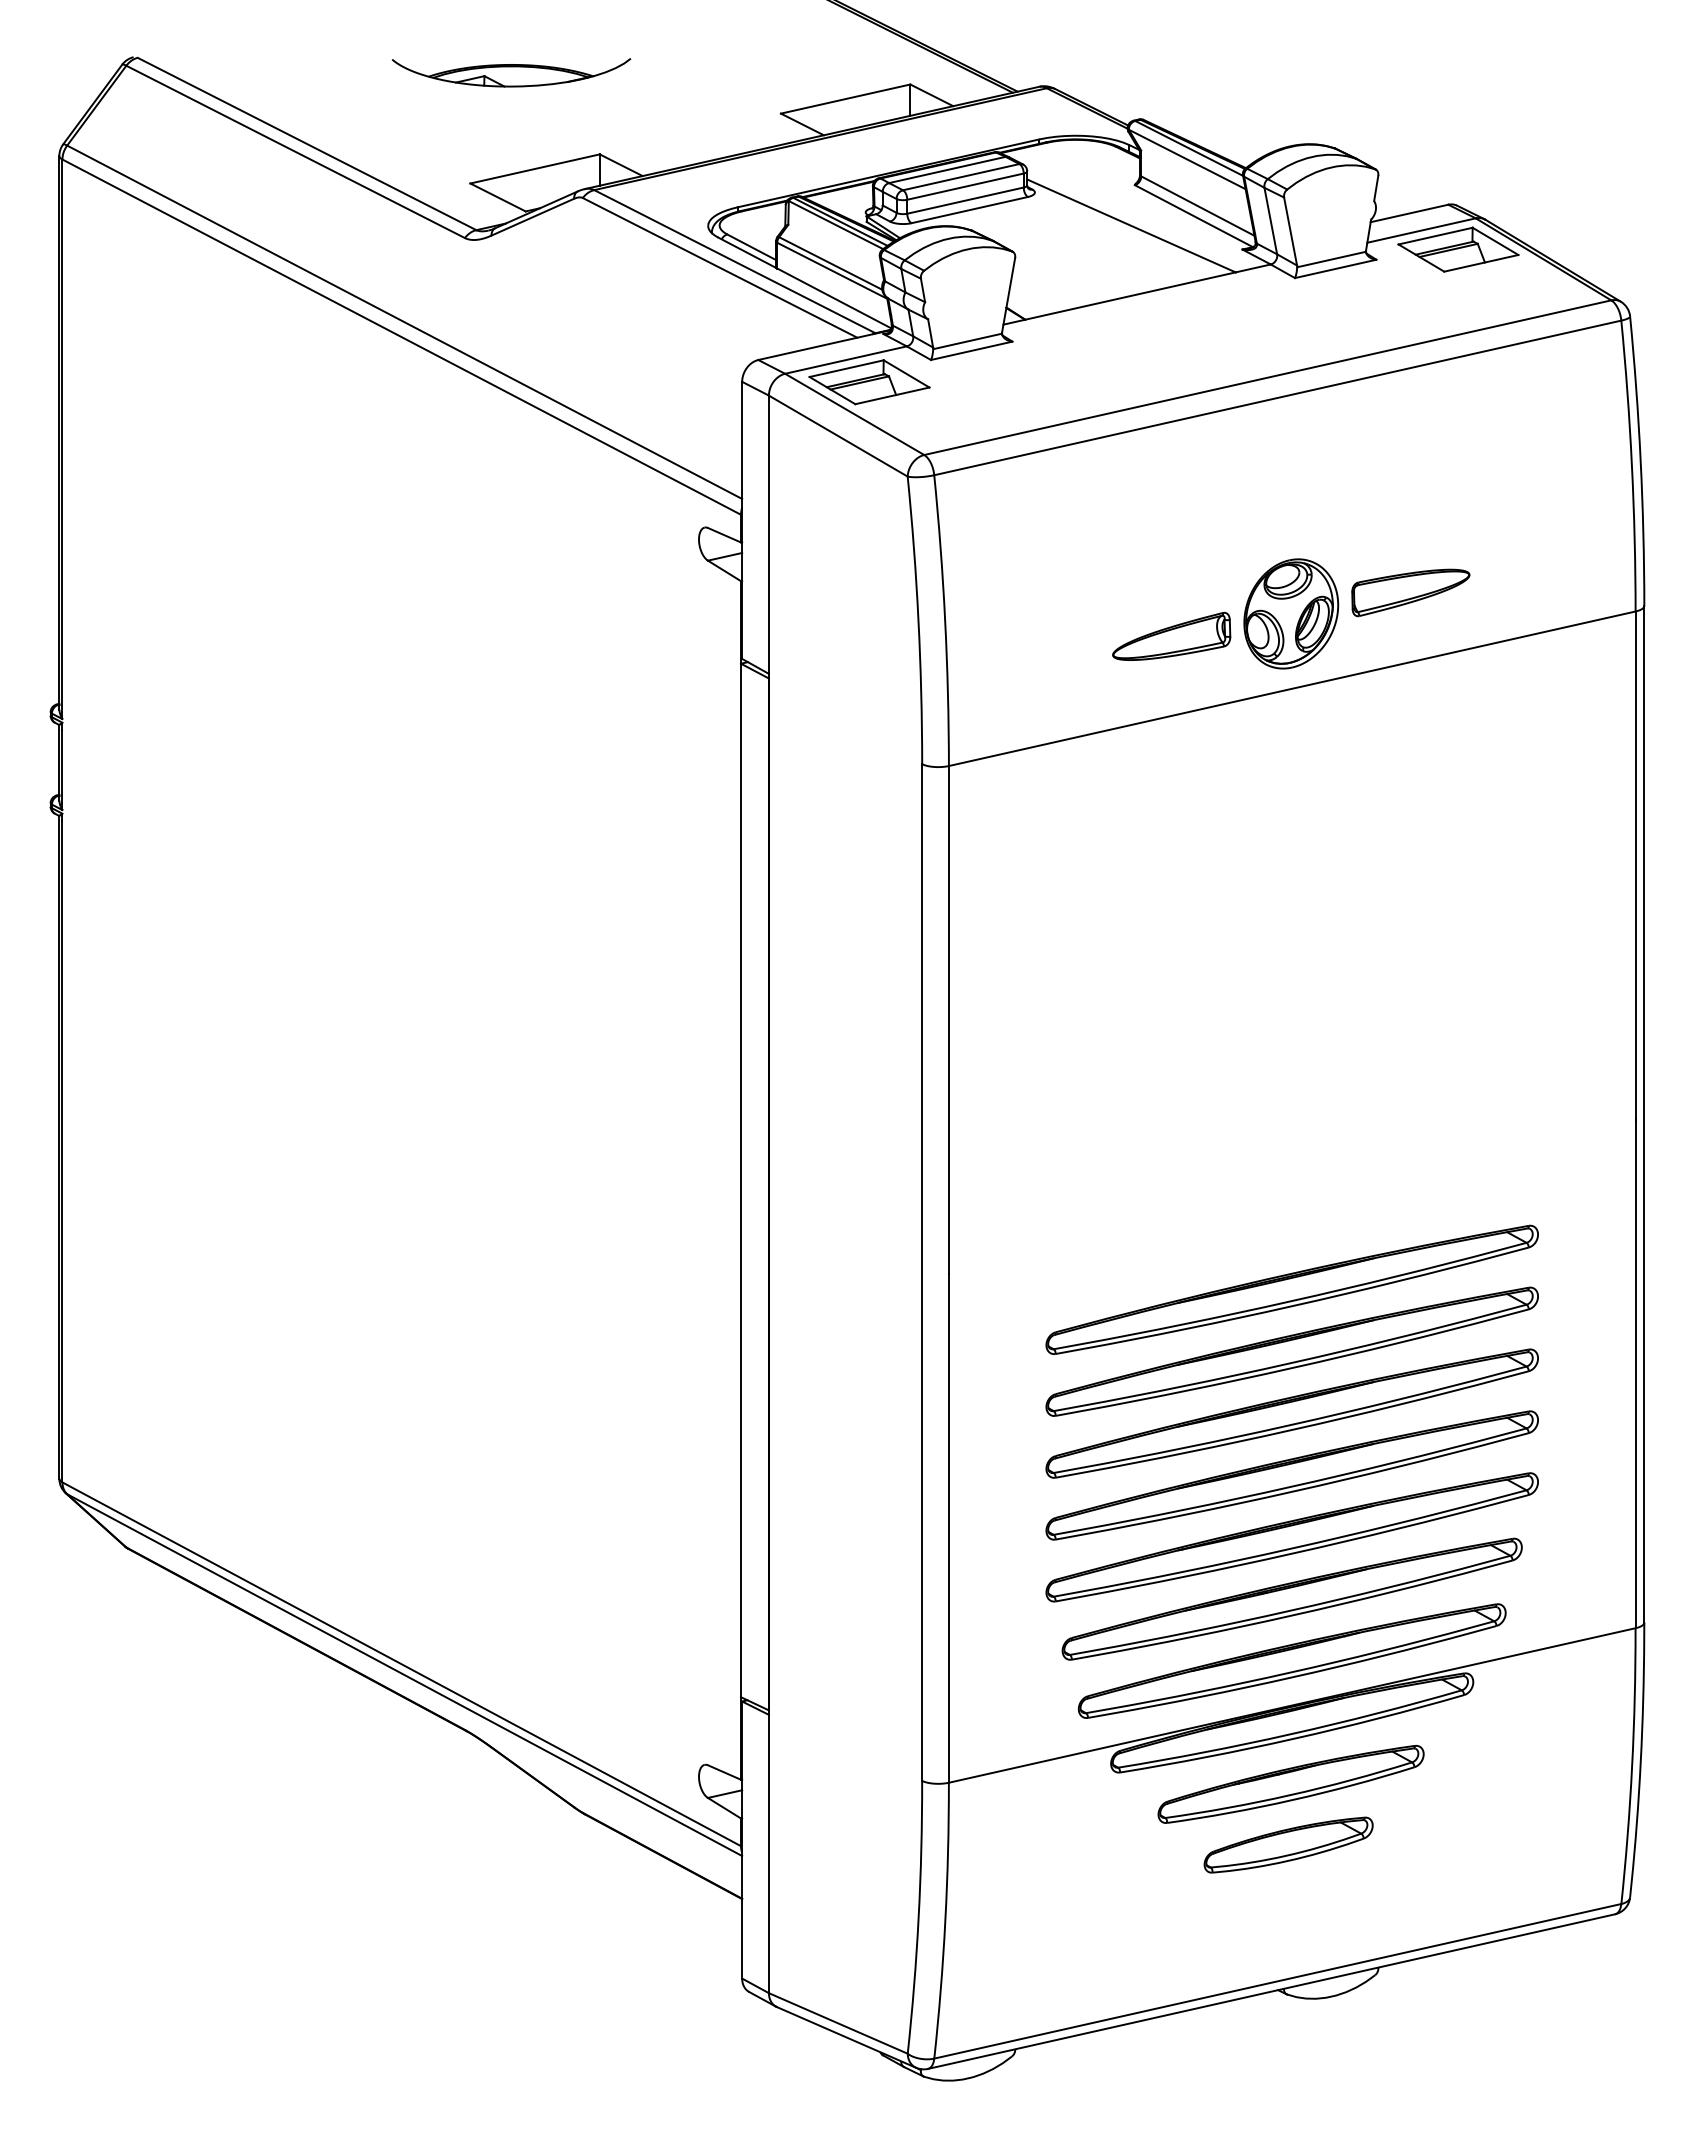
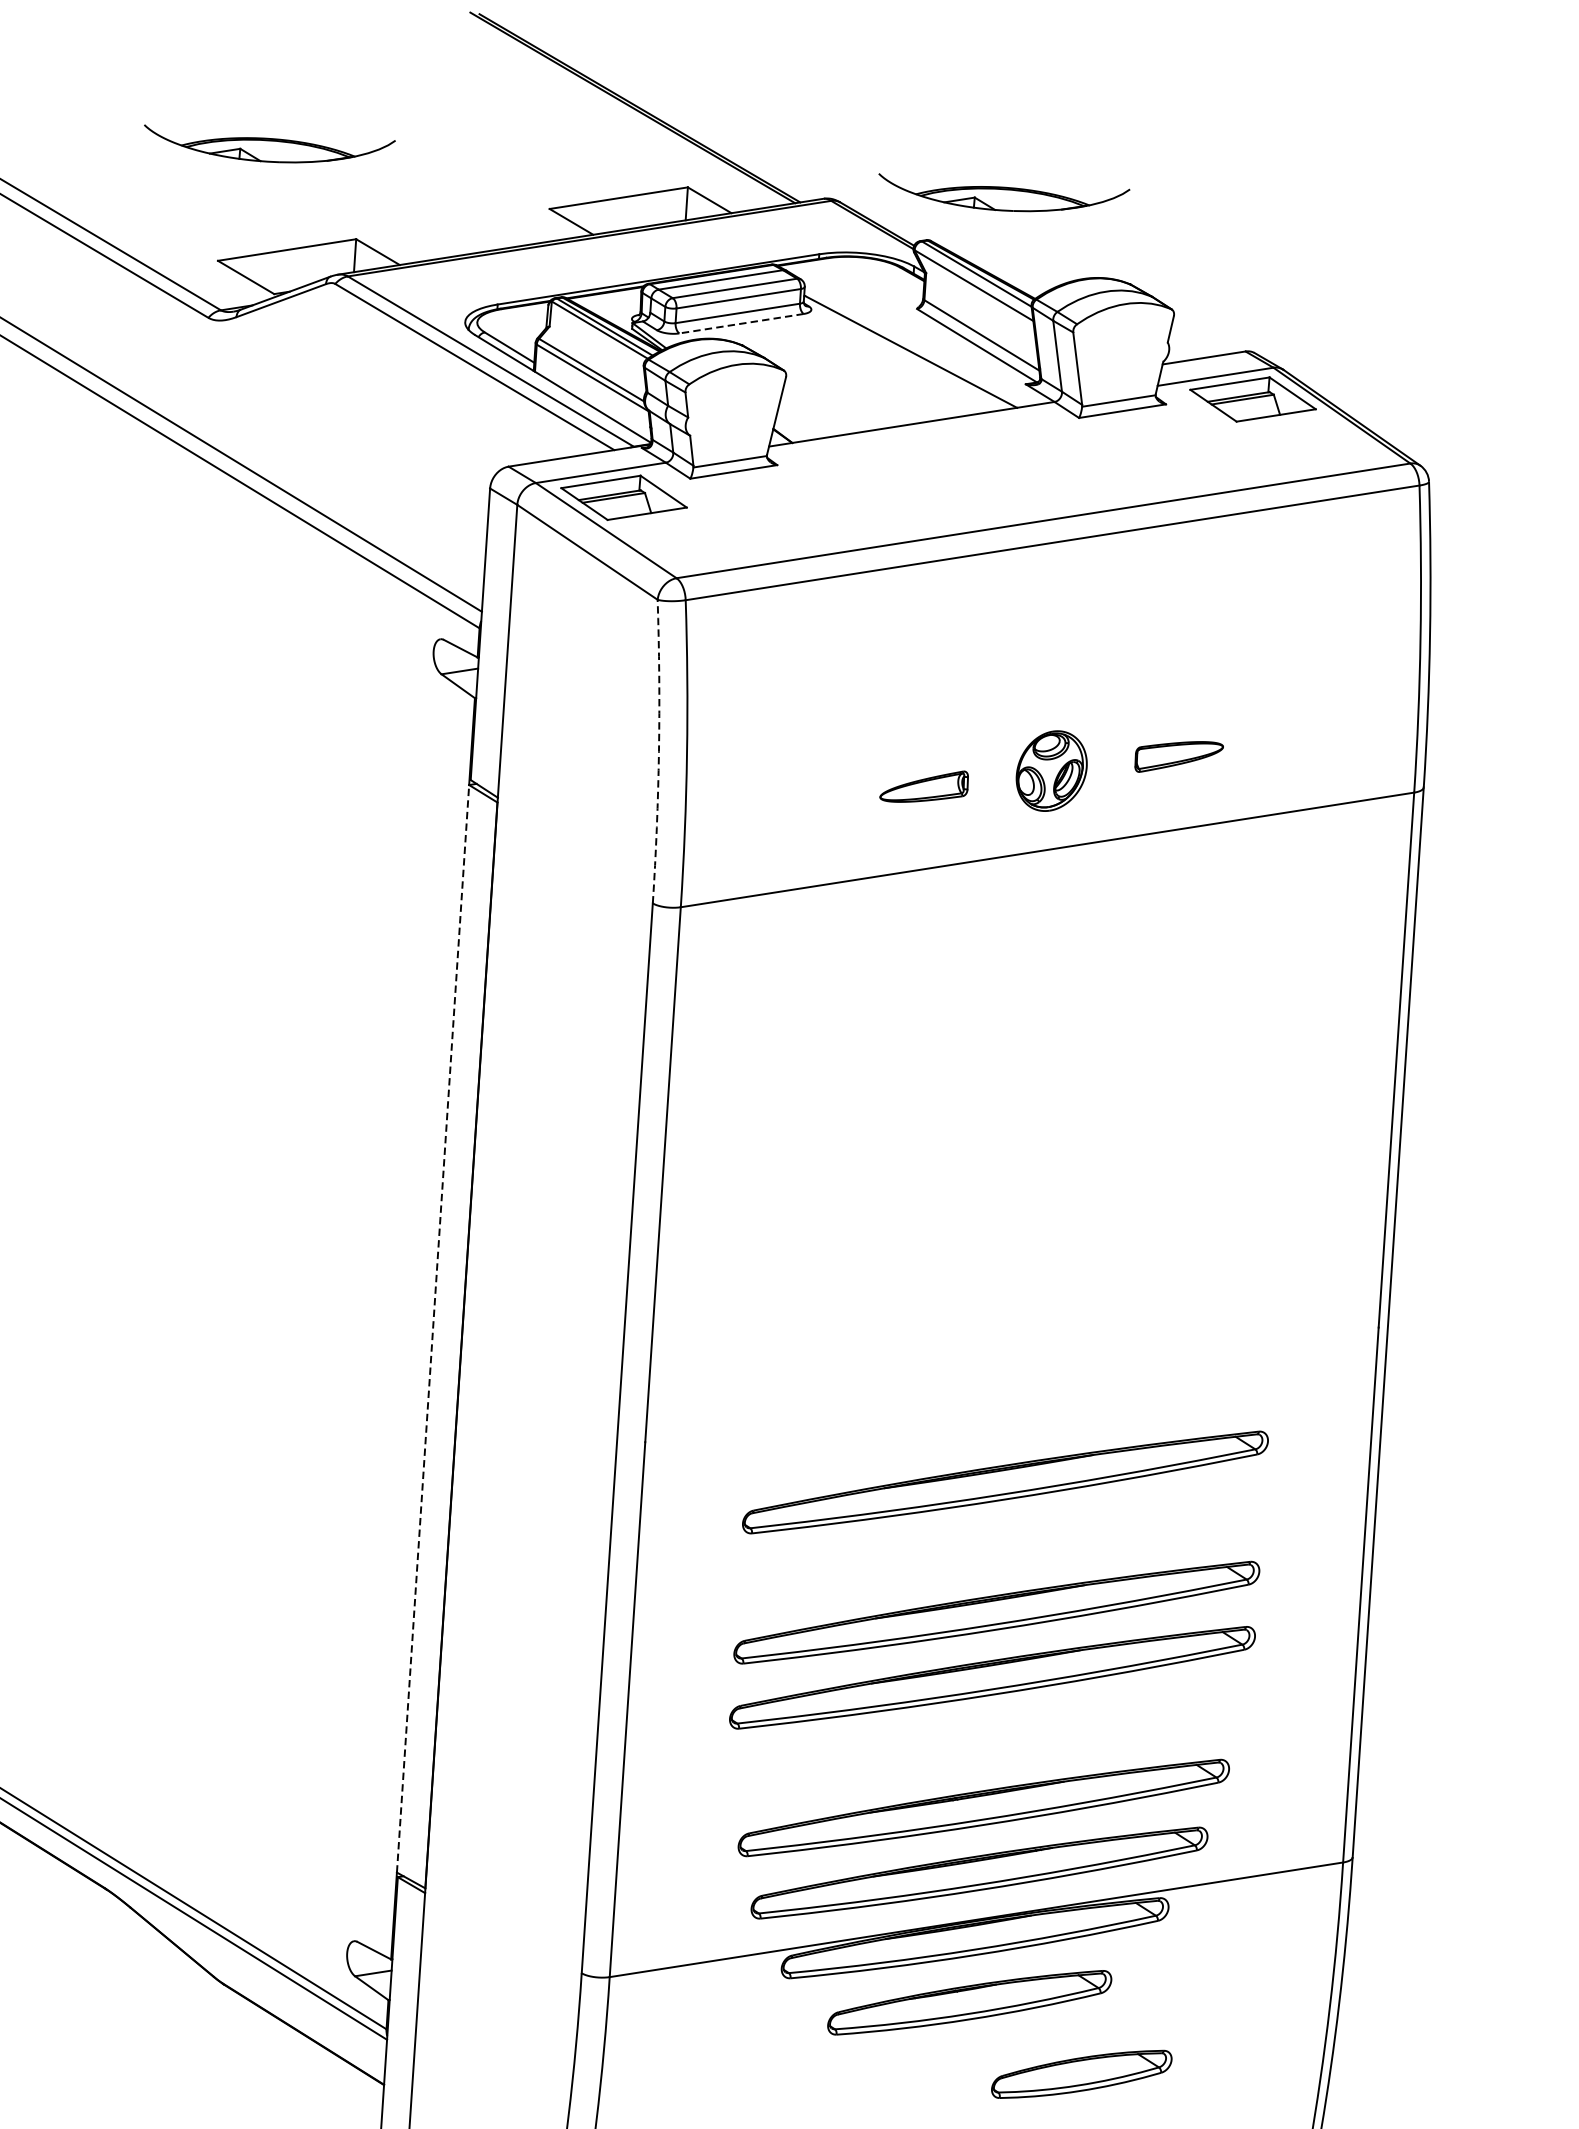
part: (1209, 72) -> (1003, 195), added
line: (969, 210) -> (741, 324), solid -> dashed
part: (1410, 592) -> (1178, 756), size x0.7
part: (1291, 613) -> (1051, 770), size x0.7
arc: (918, 620) -> (658, 751), solid -> dashed
part: (1171, 635) -> (924, 785), size x0.7
line: (741, 1180) -> (433, 1328), solid -> dashed
part: (1291, 1351) -> (1000, 1547), removed
part: (1291, 1537) -> (987, 1742), removed
part: (1288, 1844) -> (1081, 2073), moved

